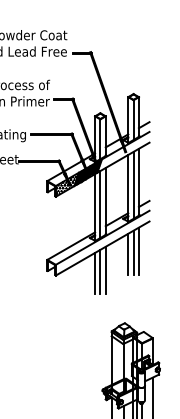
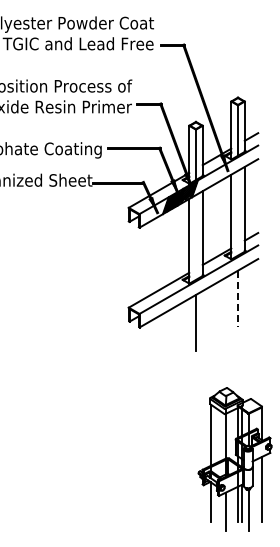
hatch: (66, 183) -> (153, 211), removed
line: (133, 184) -> (238, 212), removed
line: (100, 204) -> (195, 237), removed
line: (138, 251) -> (244, 296), removed
line: (133, 252) -> (238, 298), solid -> dashed
line: (128, 254) -> (231, 300), removed
line: (105, 270) -> (202, 320), removed
line: (95, 273) -> (189, 324), removed

